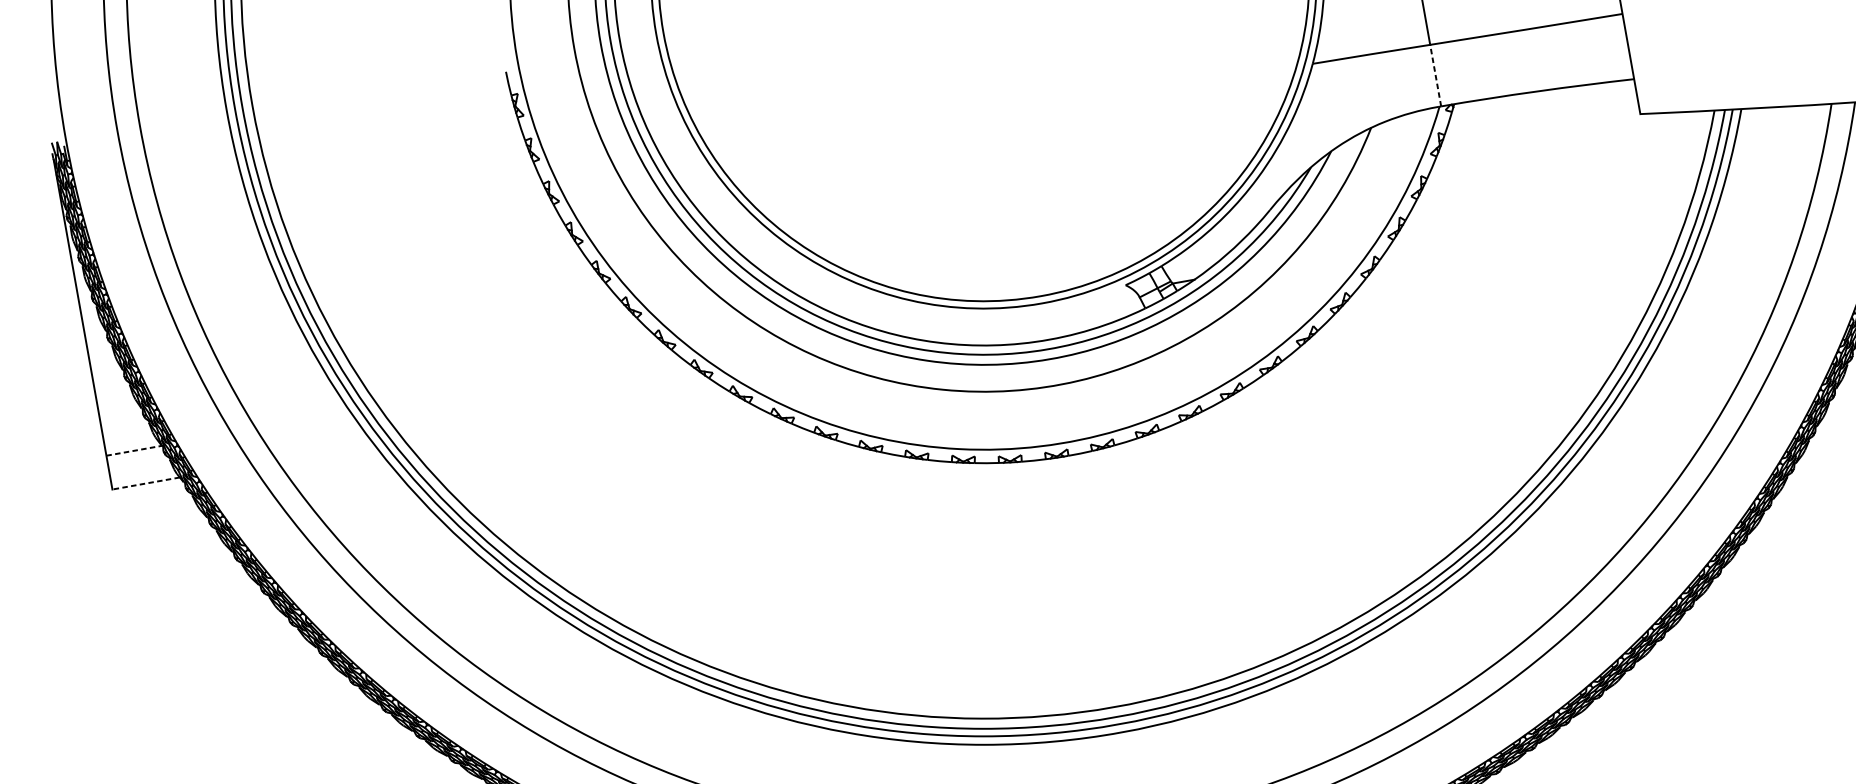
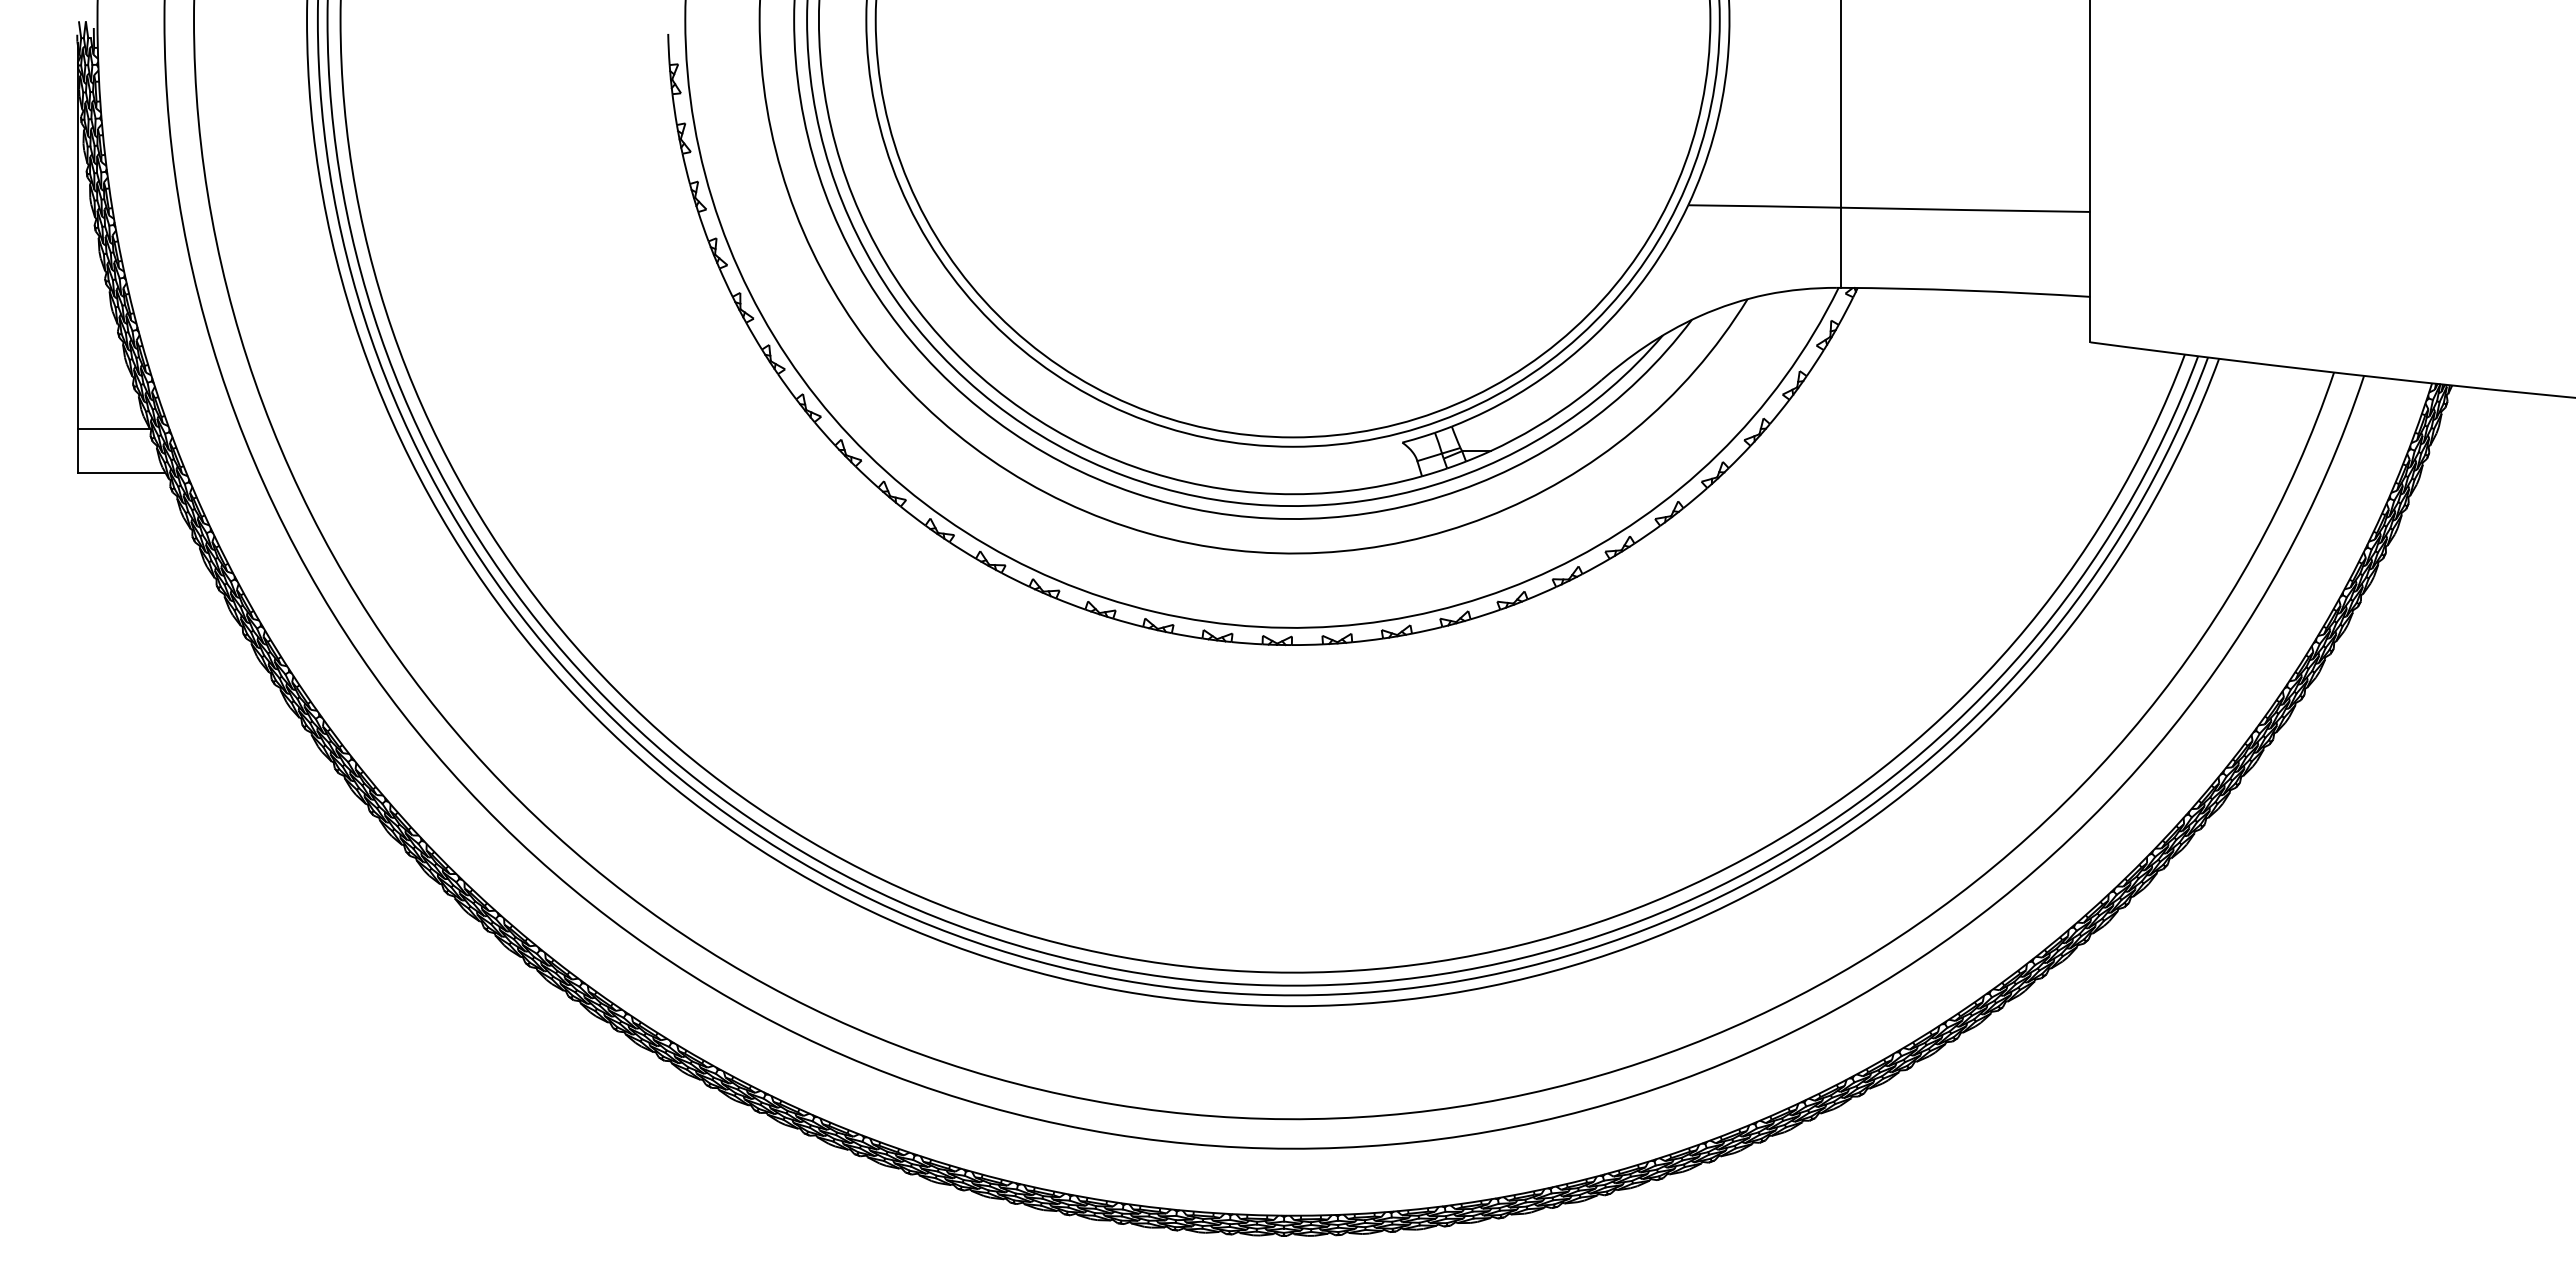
line: (1435, 75) -> (1840, 247), dashed -> solid
line: (134, 450) -> (114, 428), dashed -> solid
line: (146, 483) -> (121, 472), dashed -> solid

